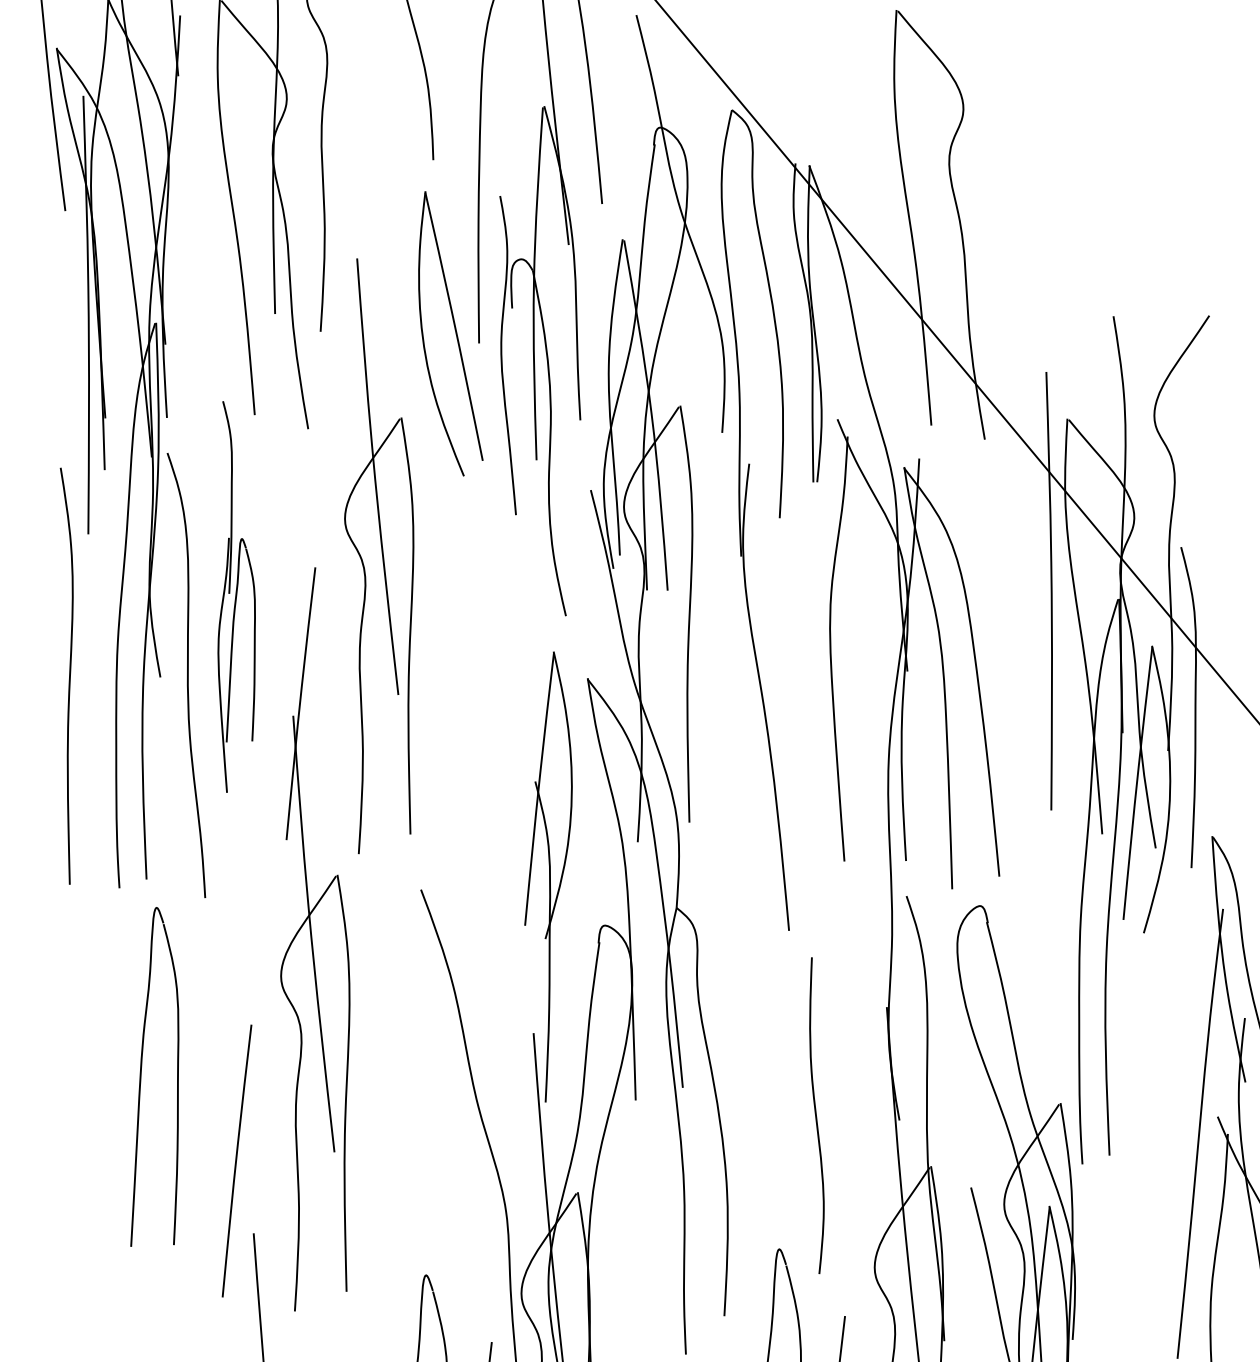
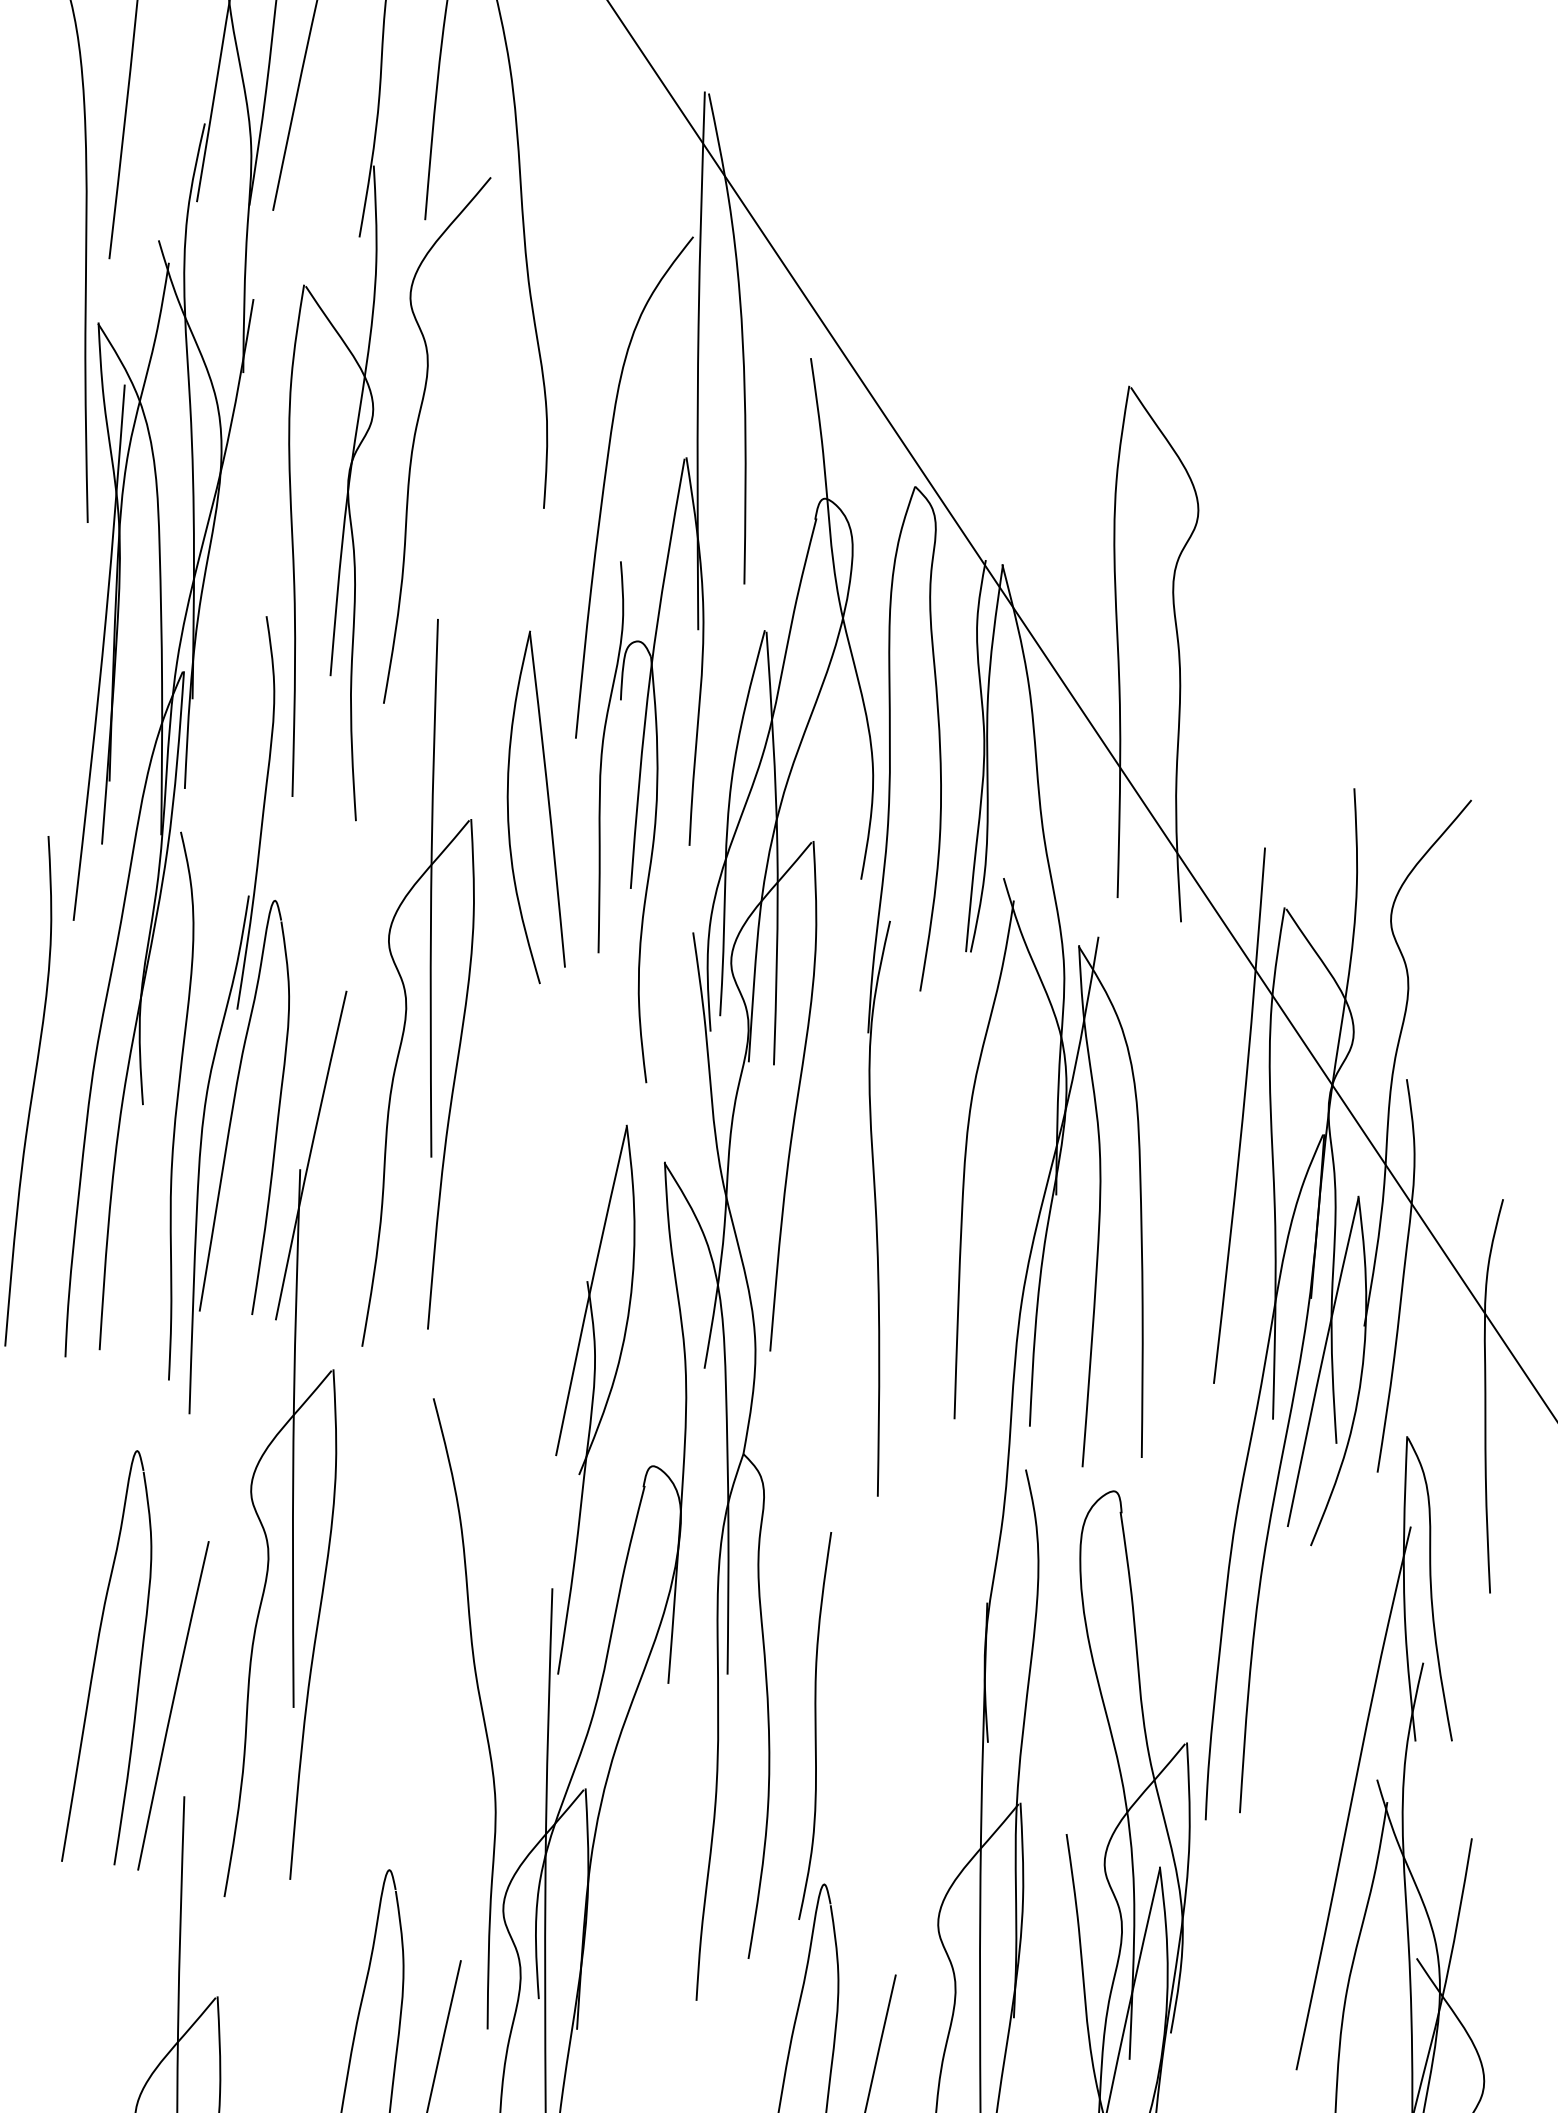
part: (455, 332) -> (548, 807), moved
part: (229, 596) -> (238, 1015), size x1.67
part: (141, 1078) -> (96, 1657), moved
curve: (815, 1115) -> (815, 1725), moved

